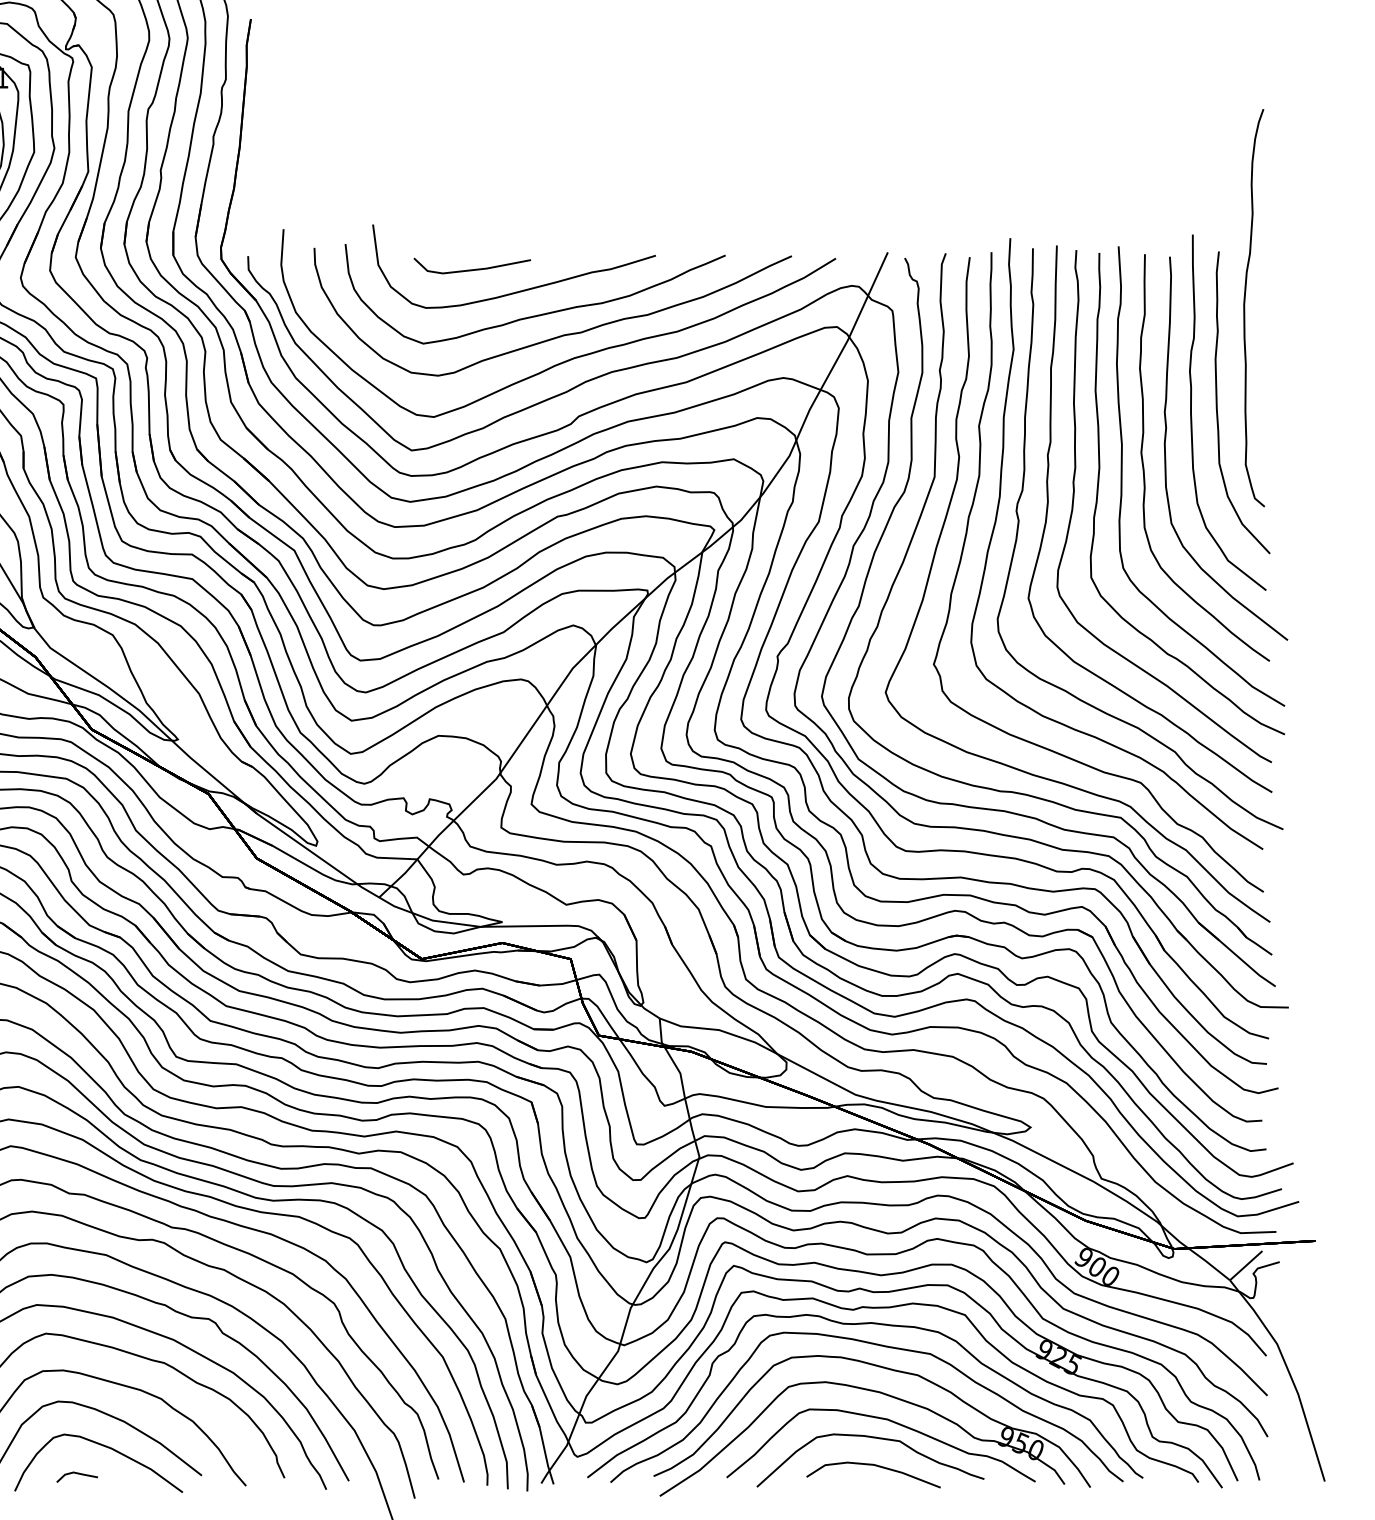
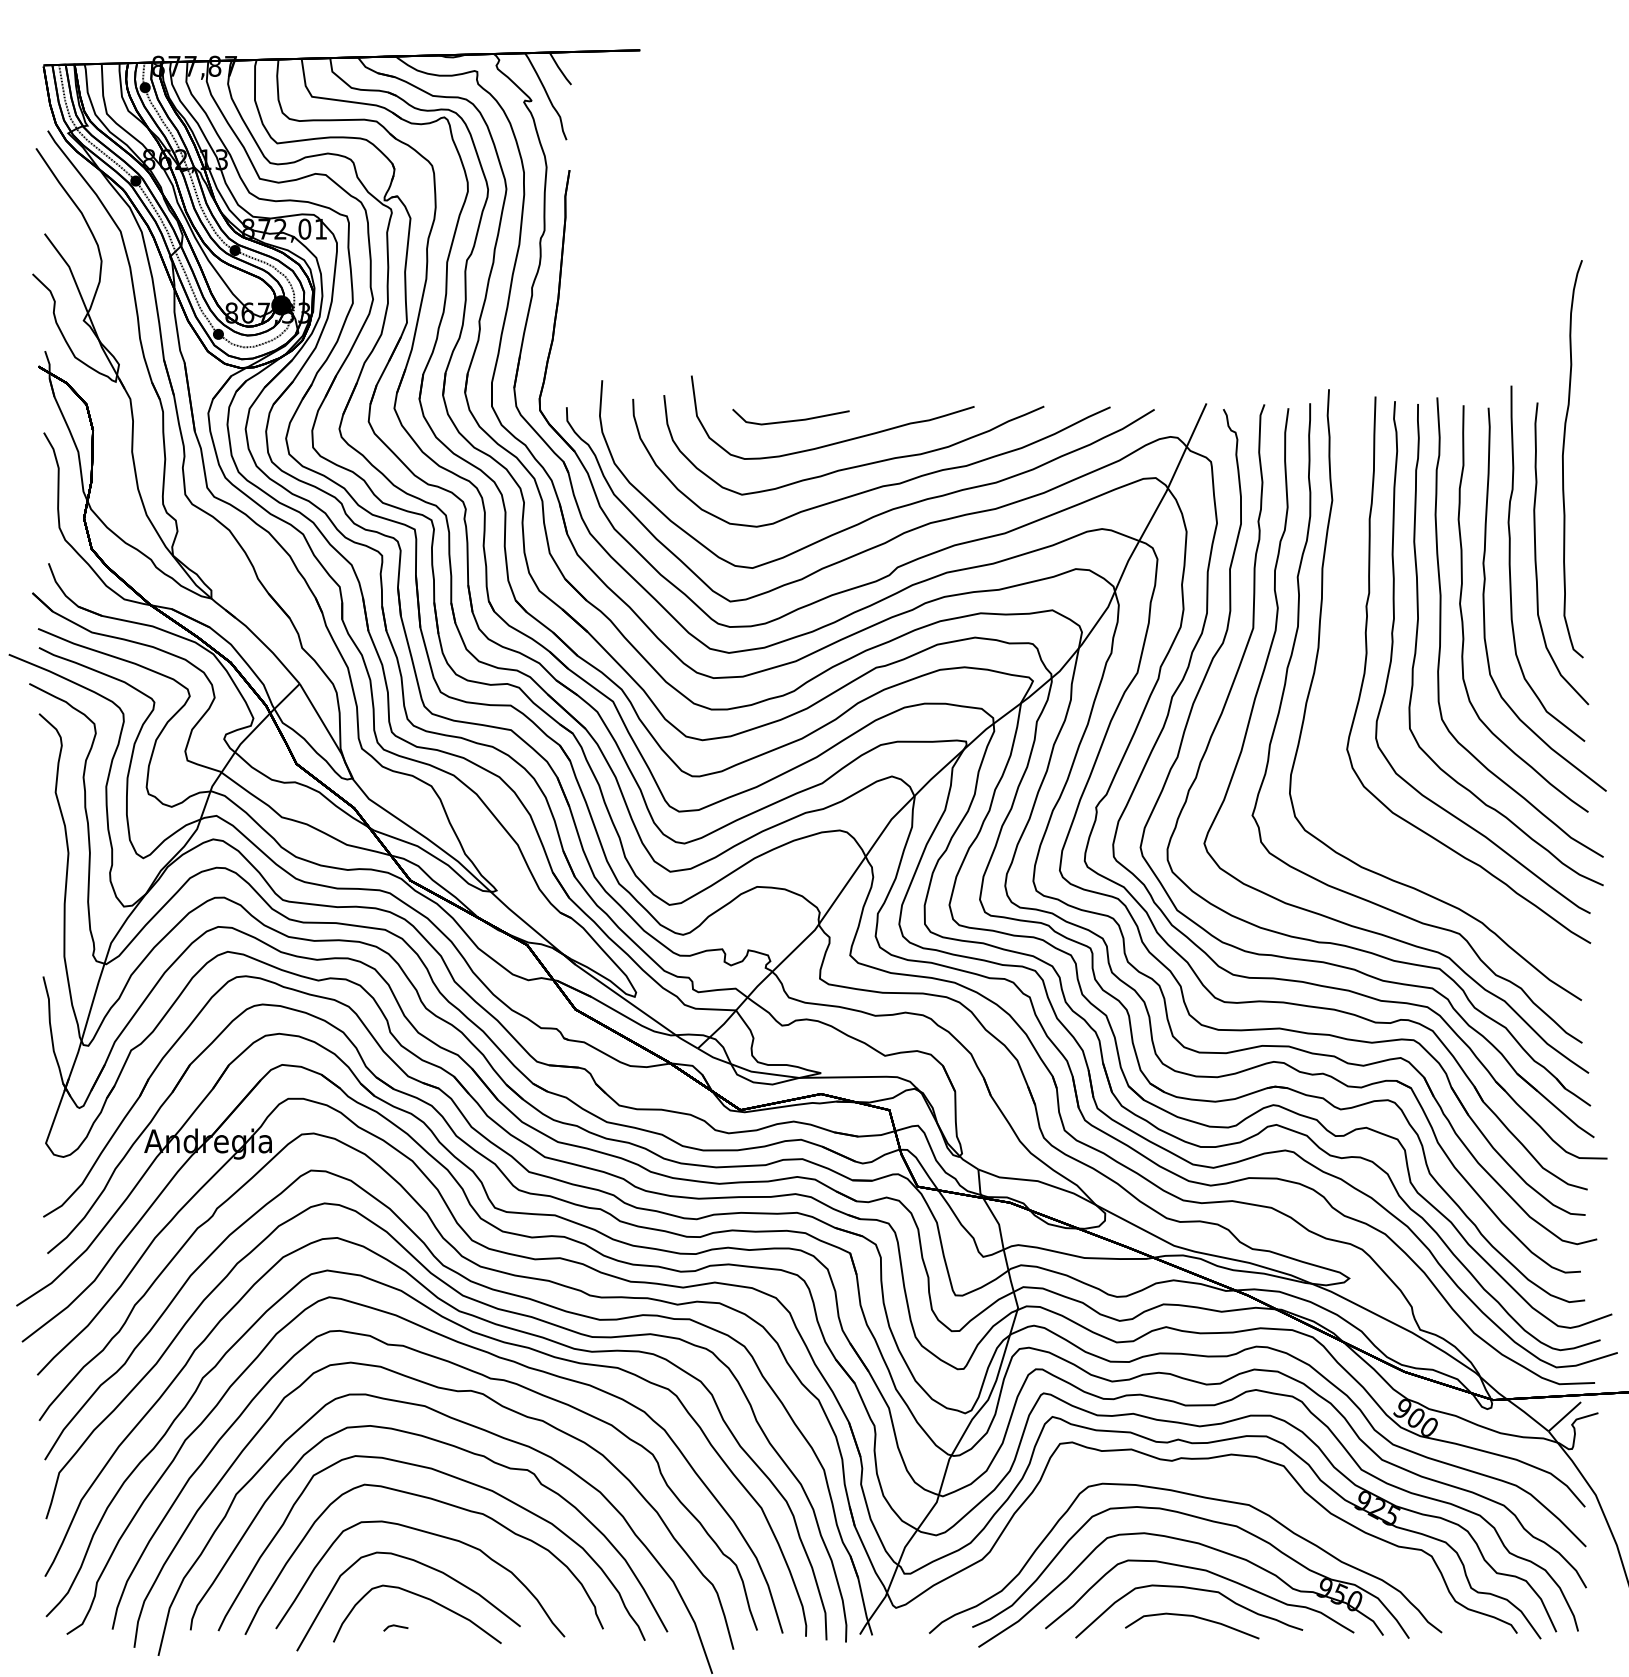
curve: (1019, 522) -> (1338, 673), removed
curve: (853, 1325) -> (1172, 1476), removed
part: (76, 1476) -> (395, 1627), size x0.6

